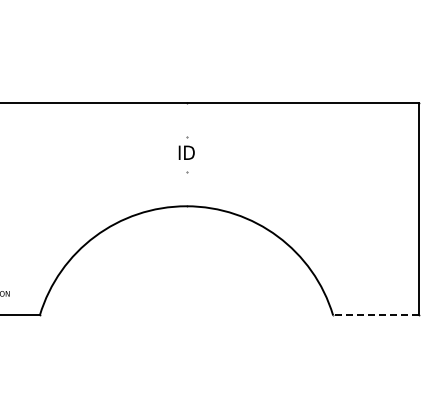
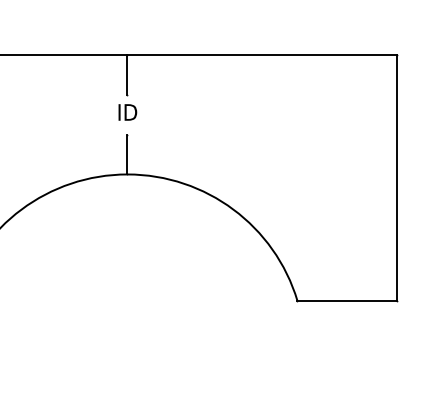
line: (186, 119) -> (127, 73), added
line: (186, 188) -> (127, 153), added
line: (375, 315) -> (346, 301), dashed -> solid

